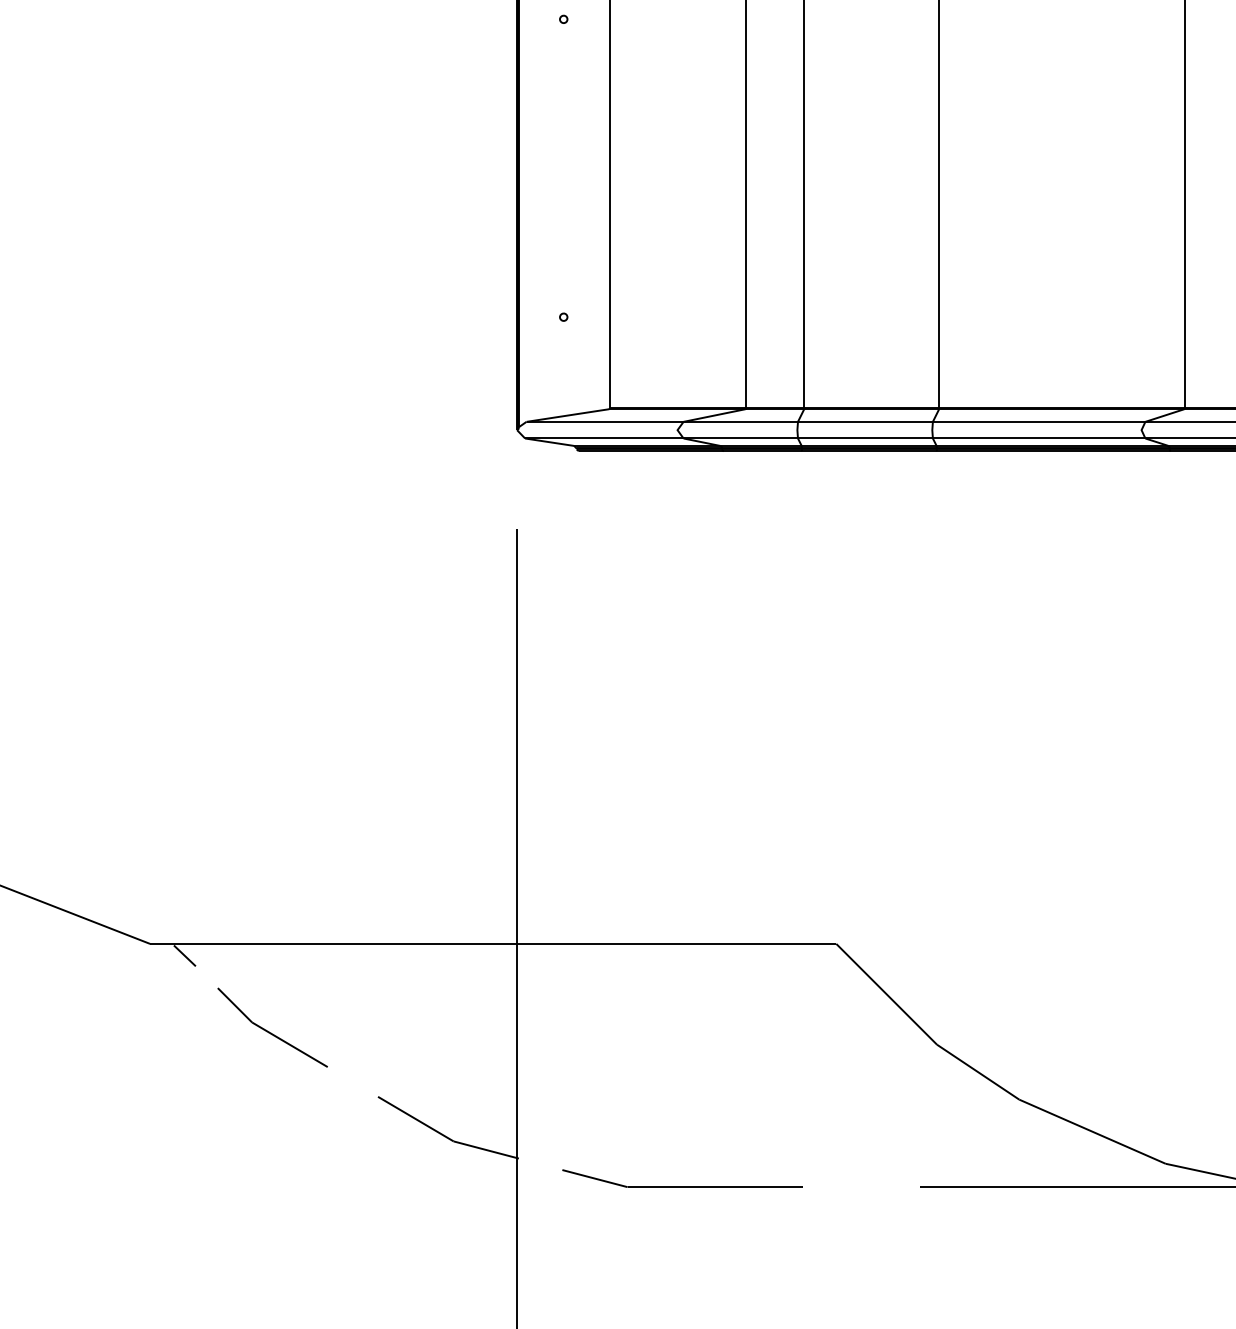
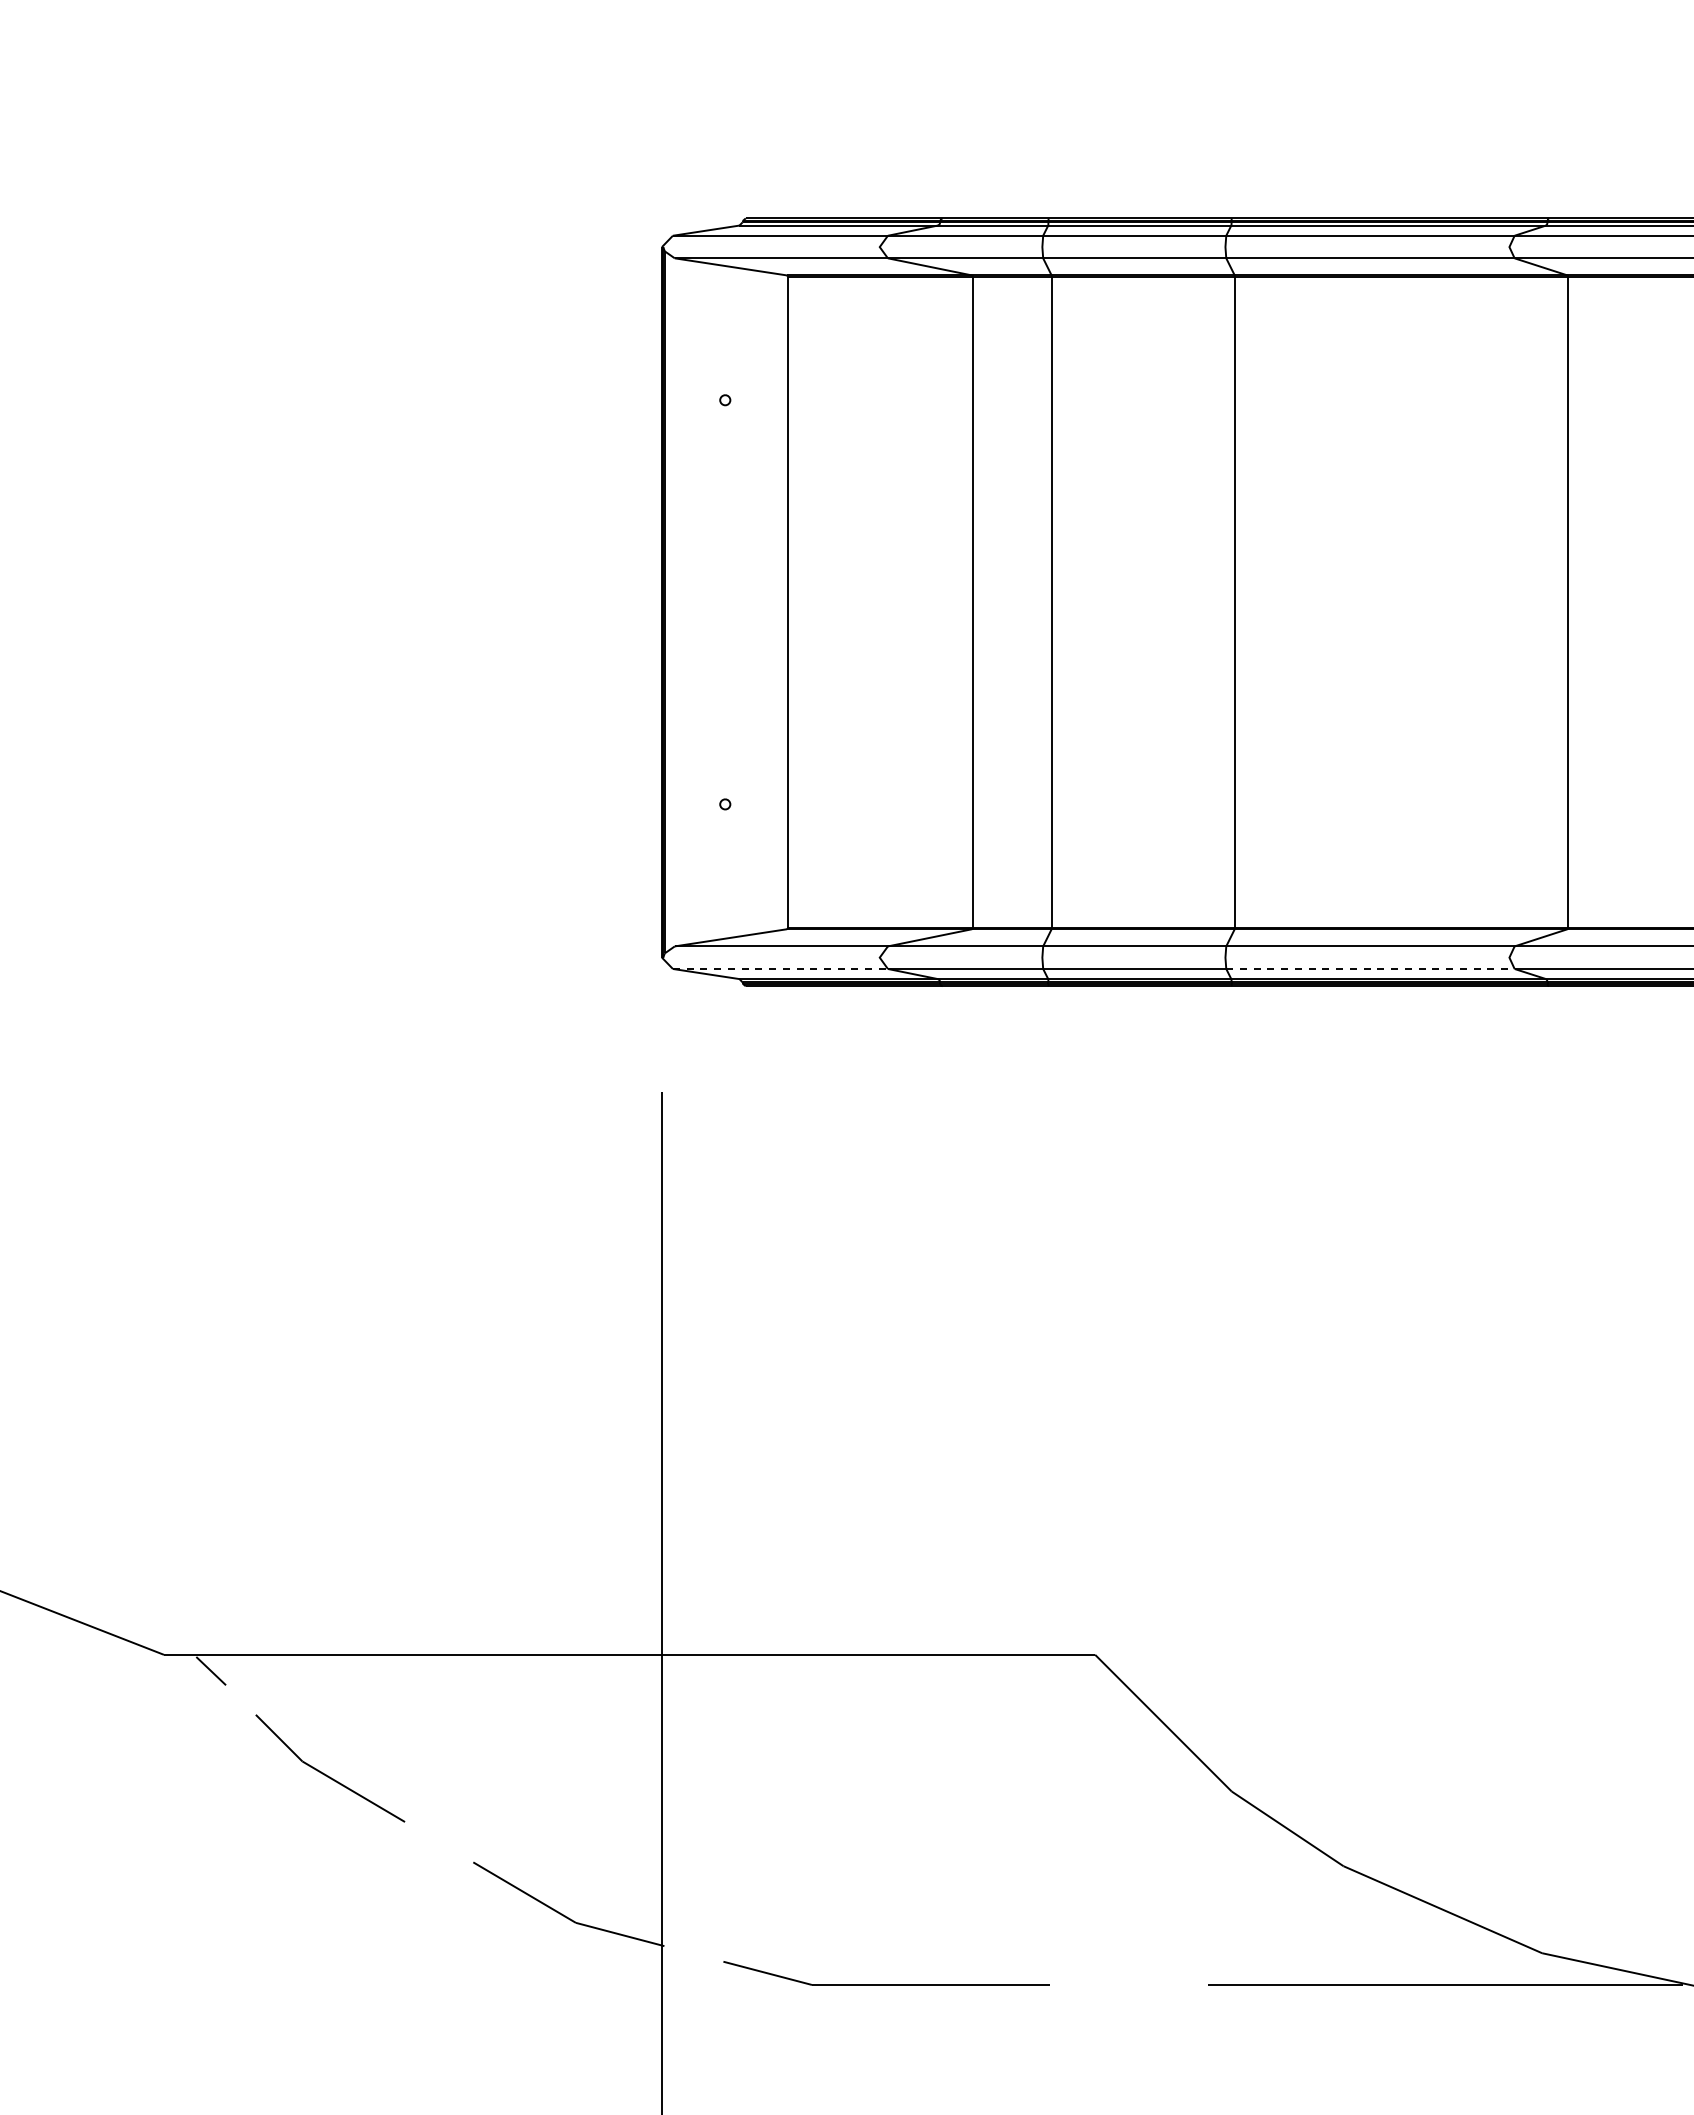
line: (604, 438) -> (780, 968), solid -> dashed
line: (1039, 438) -> (1370, 968), solid -> dashed

